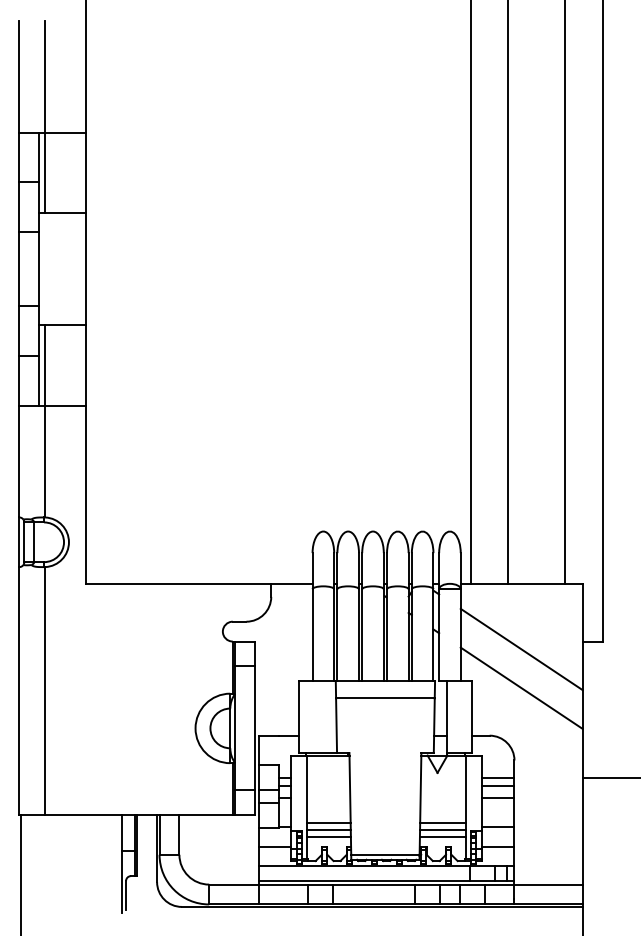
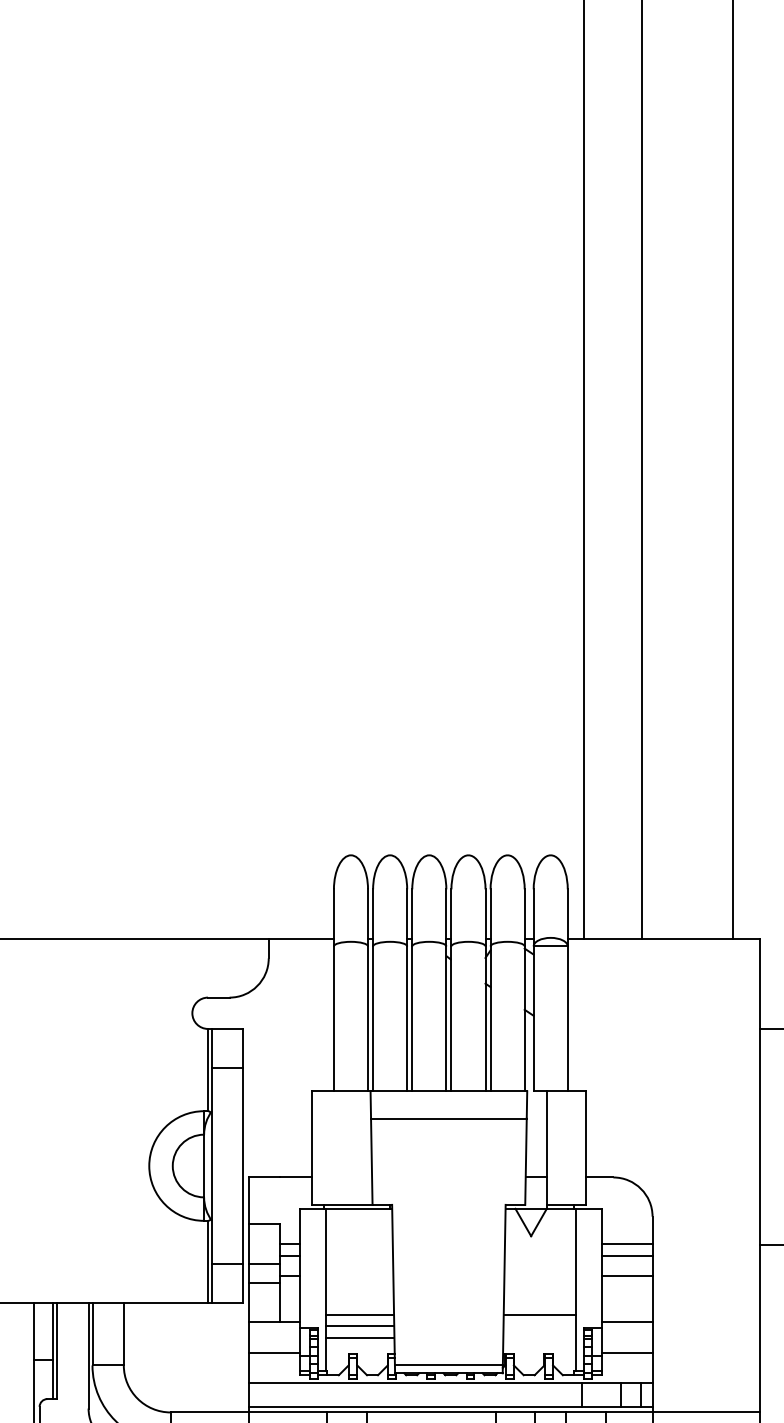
line: (521, 649) -> (663, 1041), removed
line: (521, 687) -> (663, 1101), removed
line: (443, 829) -> (540, 1325), removed
line: (442, 837) -> (538, 1338), removed

